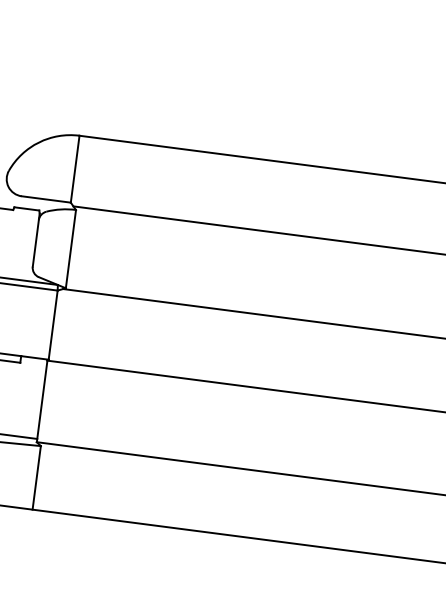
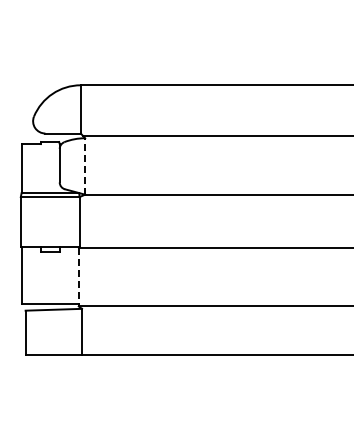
line: (71, 249) -> (85, 166), solid -> dashed
line: (41, 401) -> (78, 277), solid -> dashed

